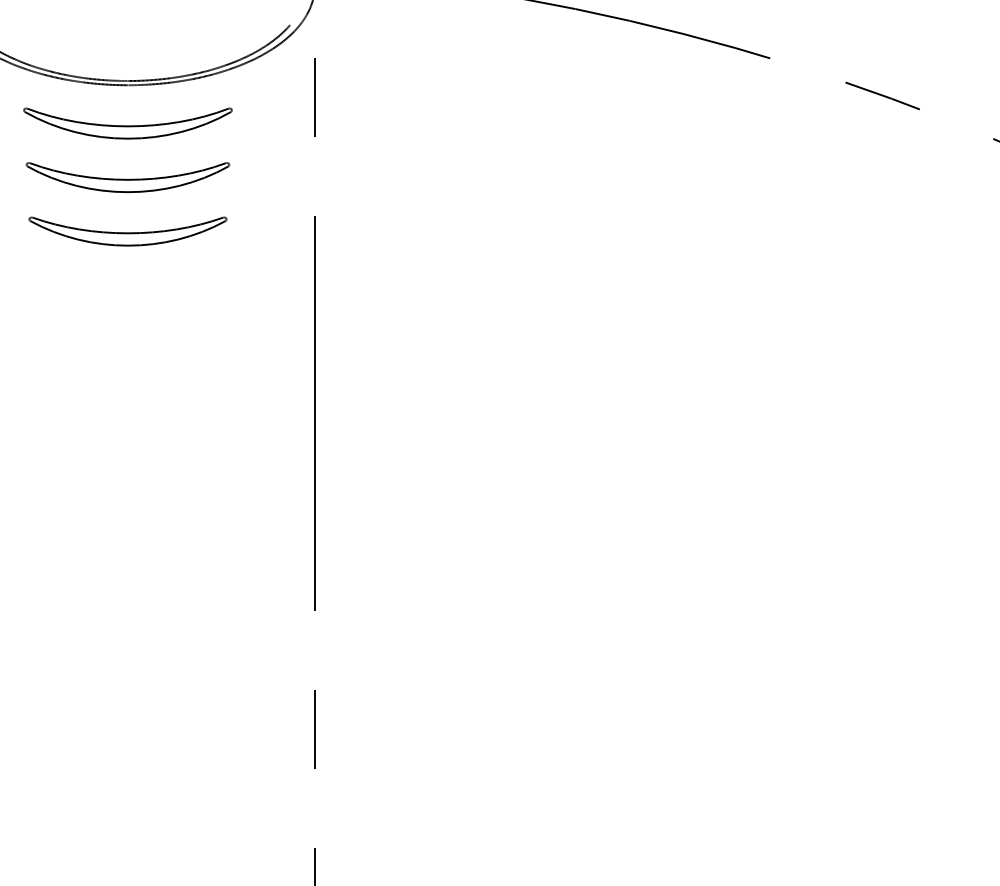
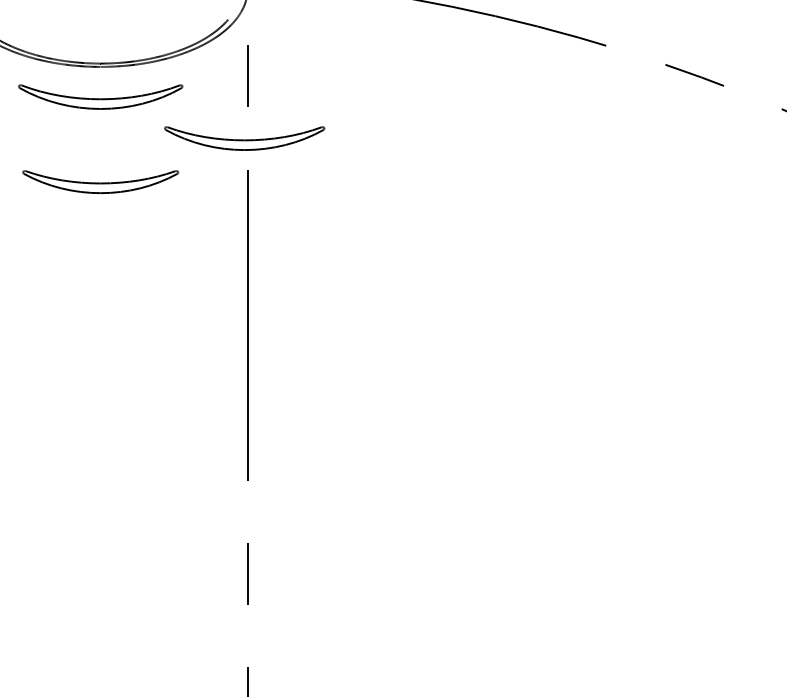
part: (127, 177) -> (244, 138), moved

